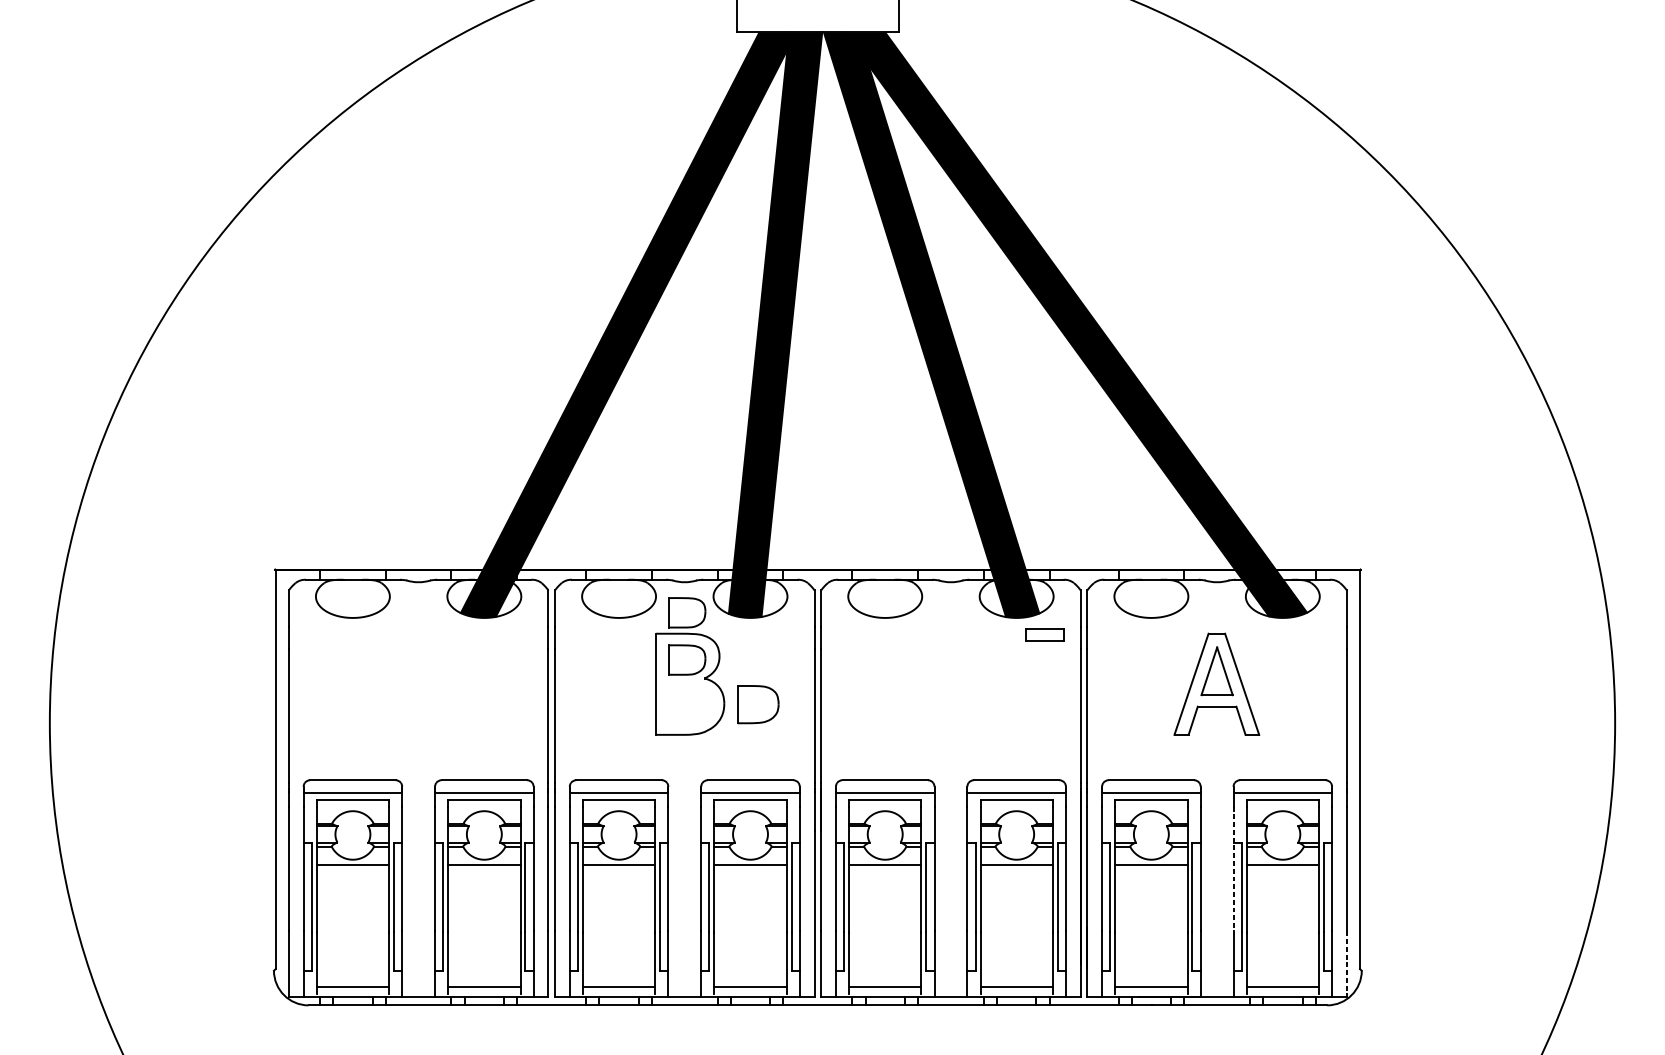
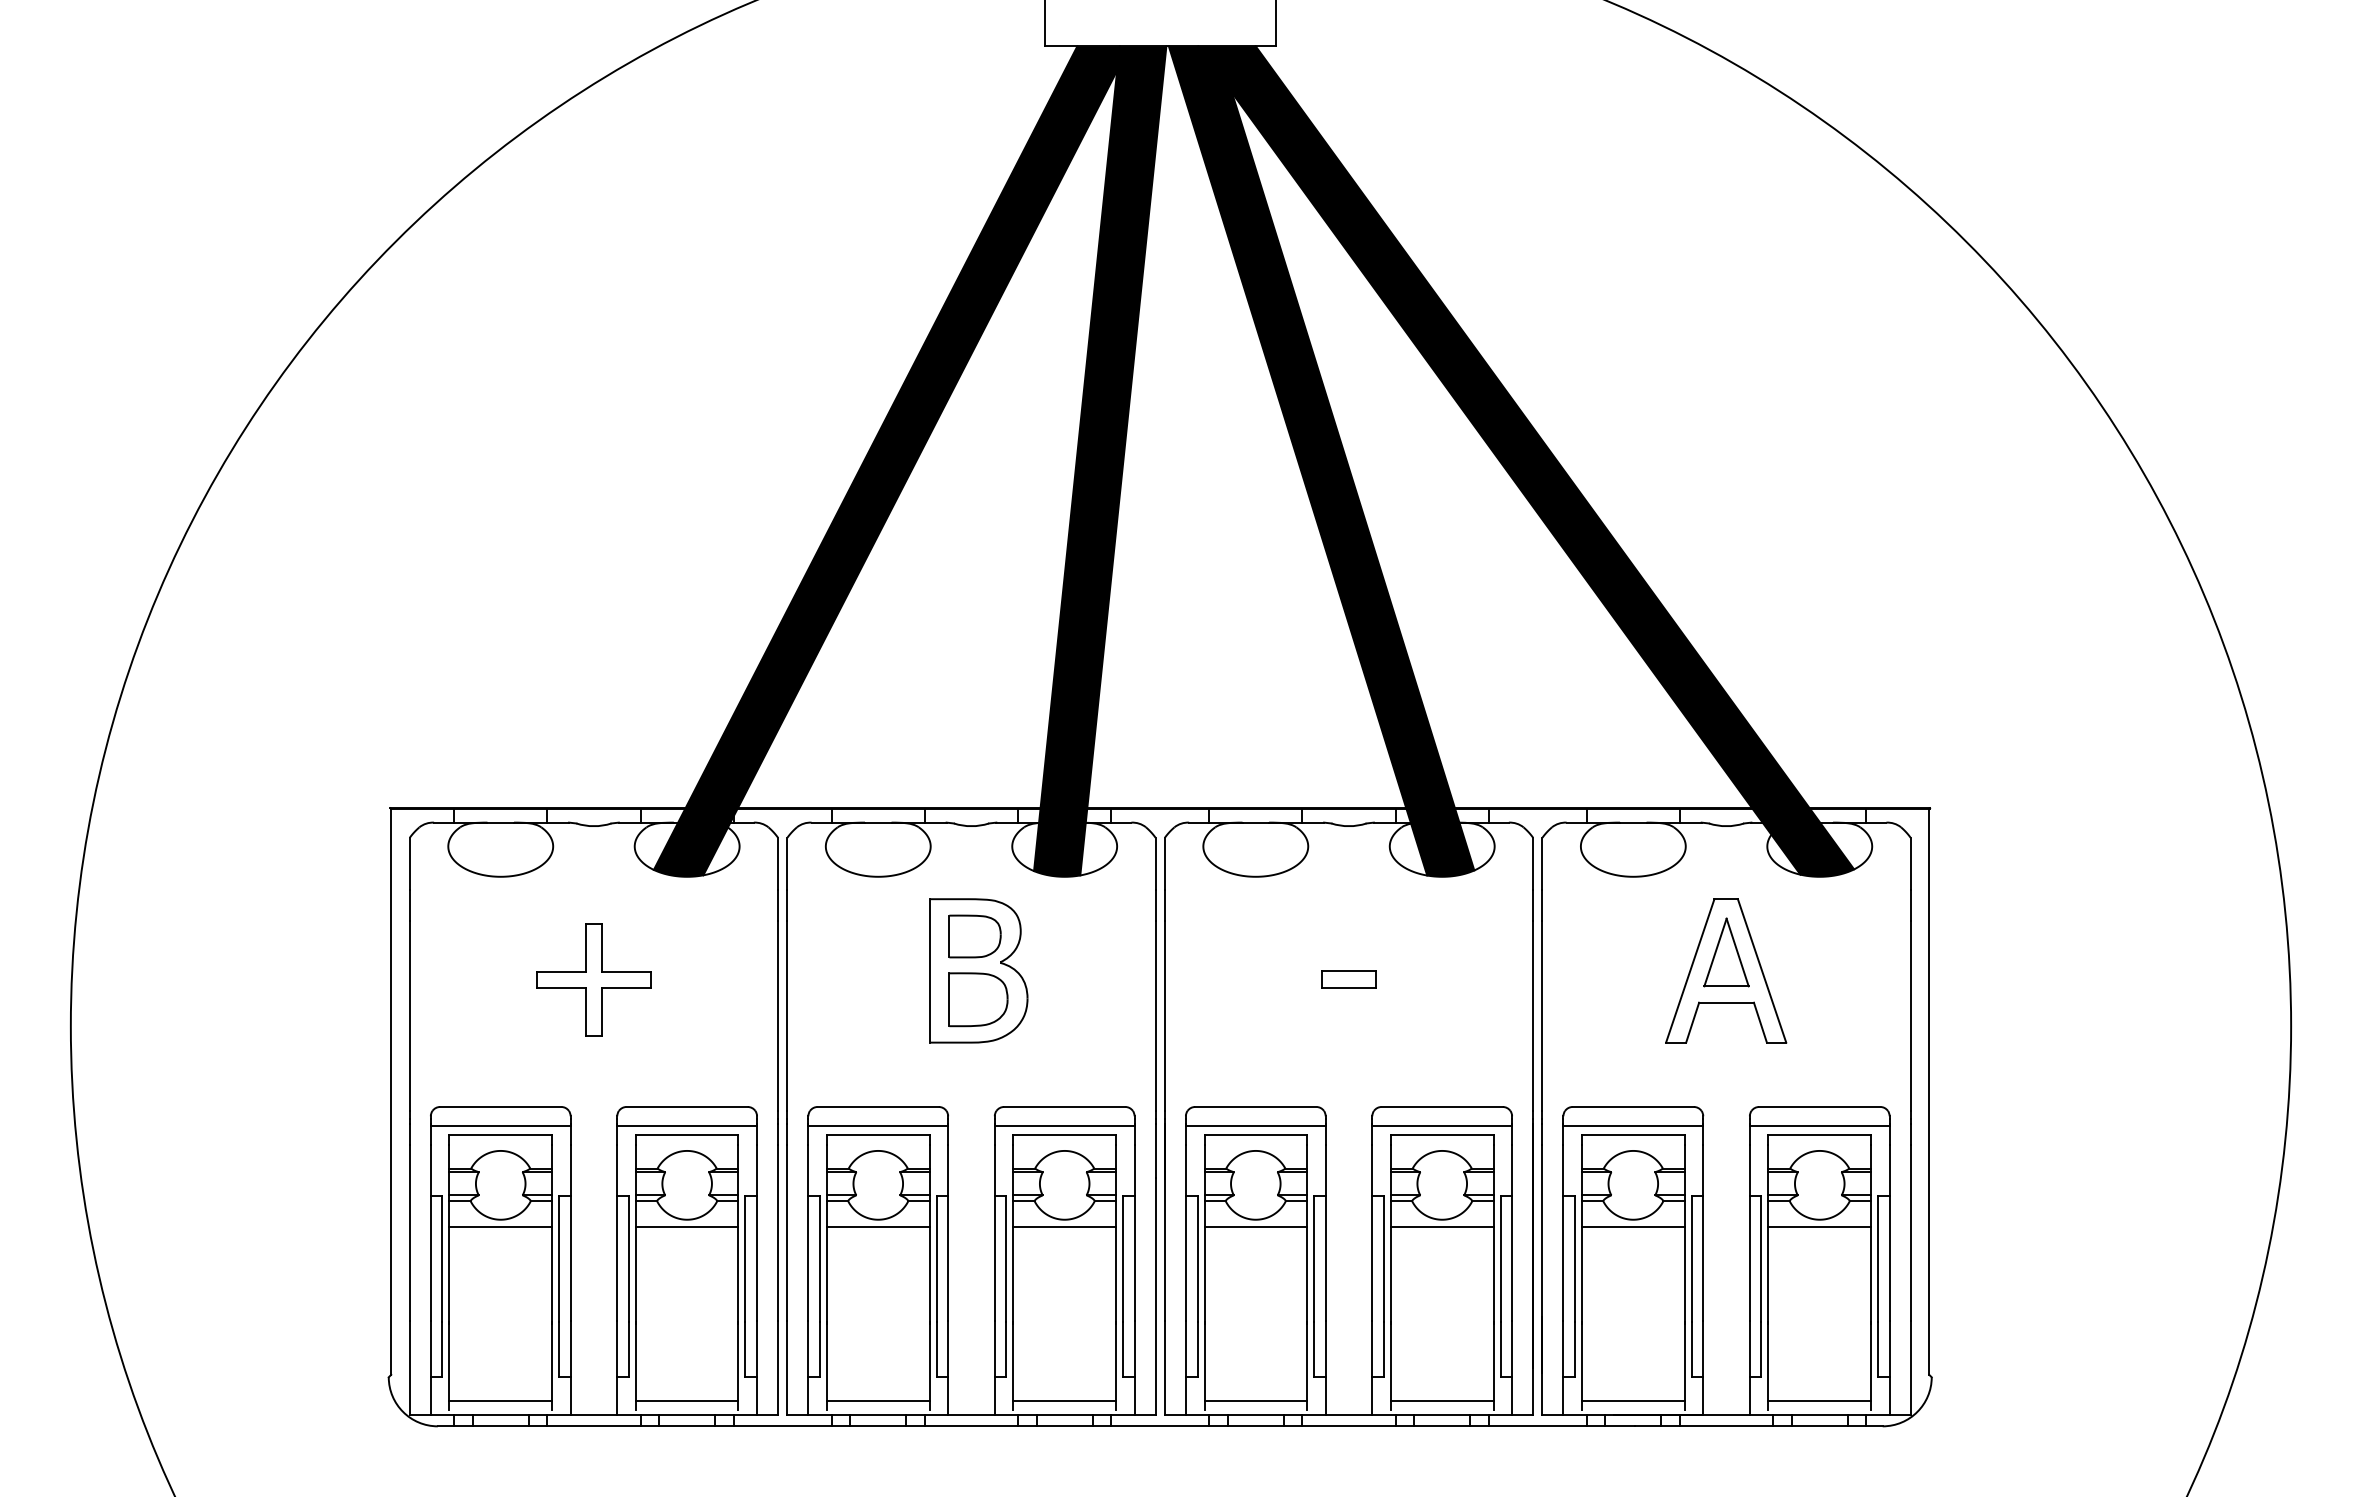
part: (686, 612) -> (974, 869), removed
part: (1044, 634) -> (1348, 979), moved
part: (418, 690) -> (593, 979), added
part: (758, 704) -> (978, 999), moved
line: (1233, 869) -> (1749, 1233), dashed -> solid
line: (1346, 963) -> (1910, 1367), dashed -> solid

